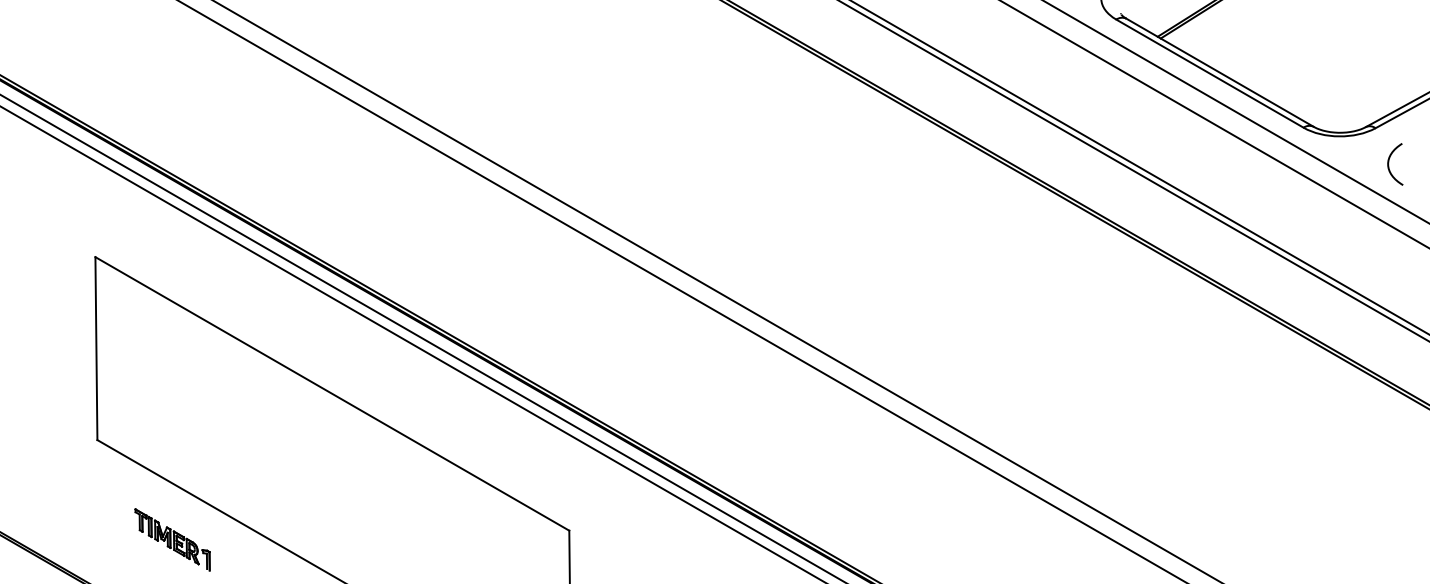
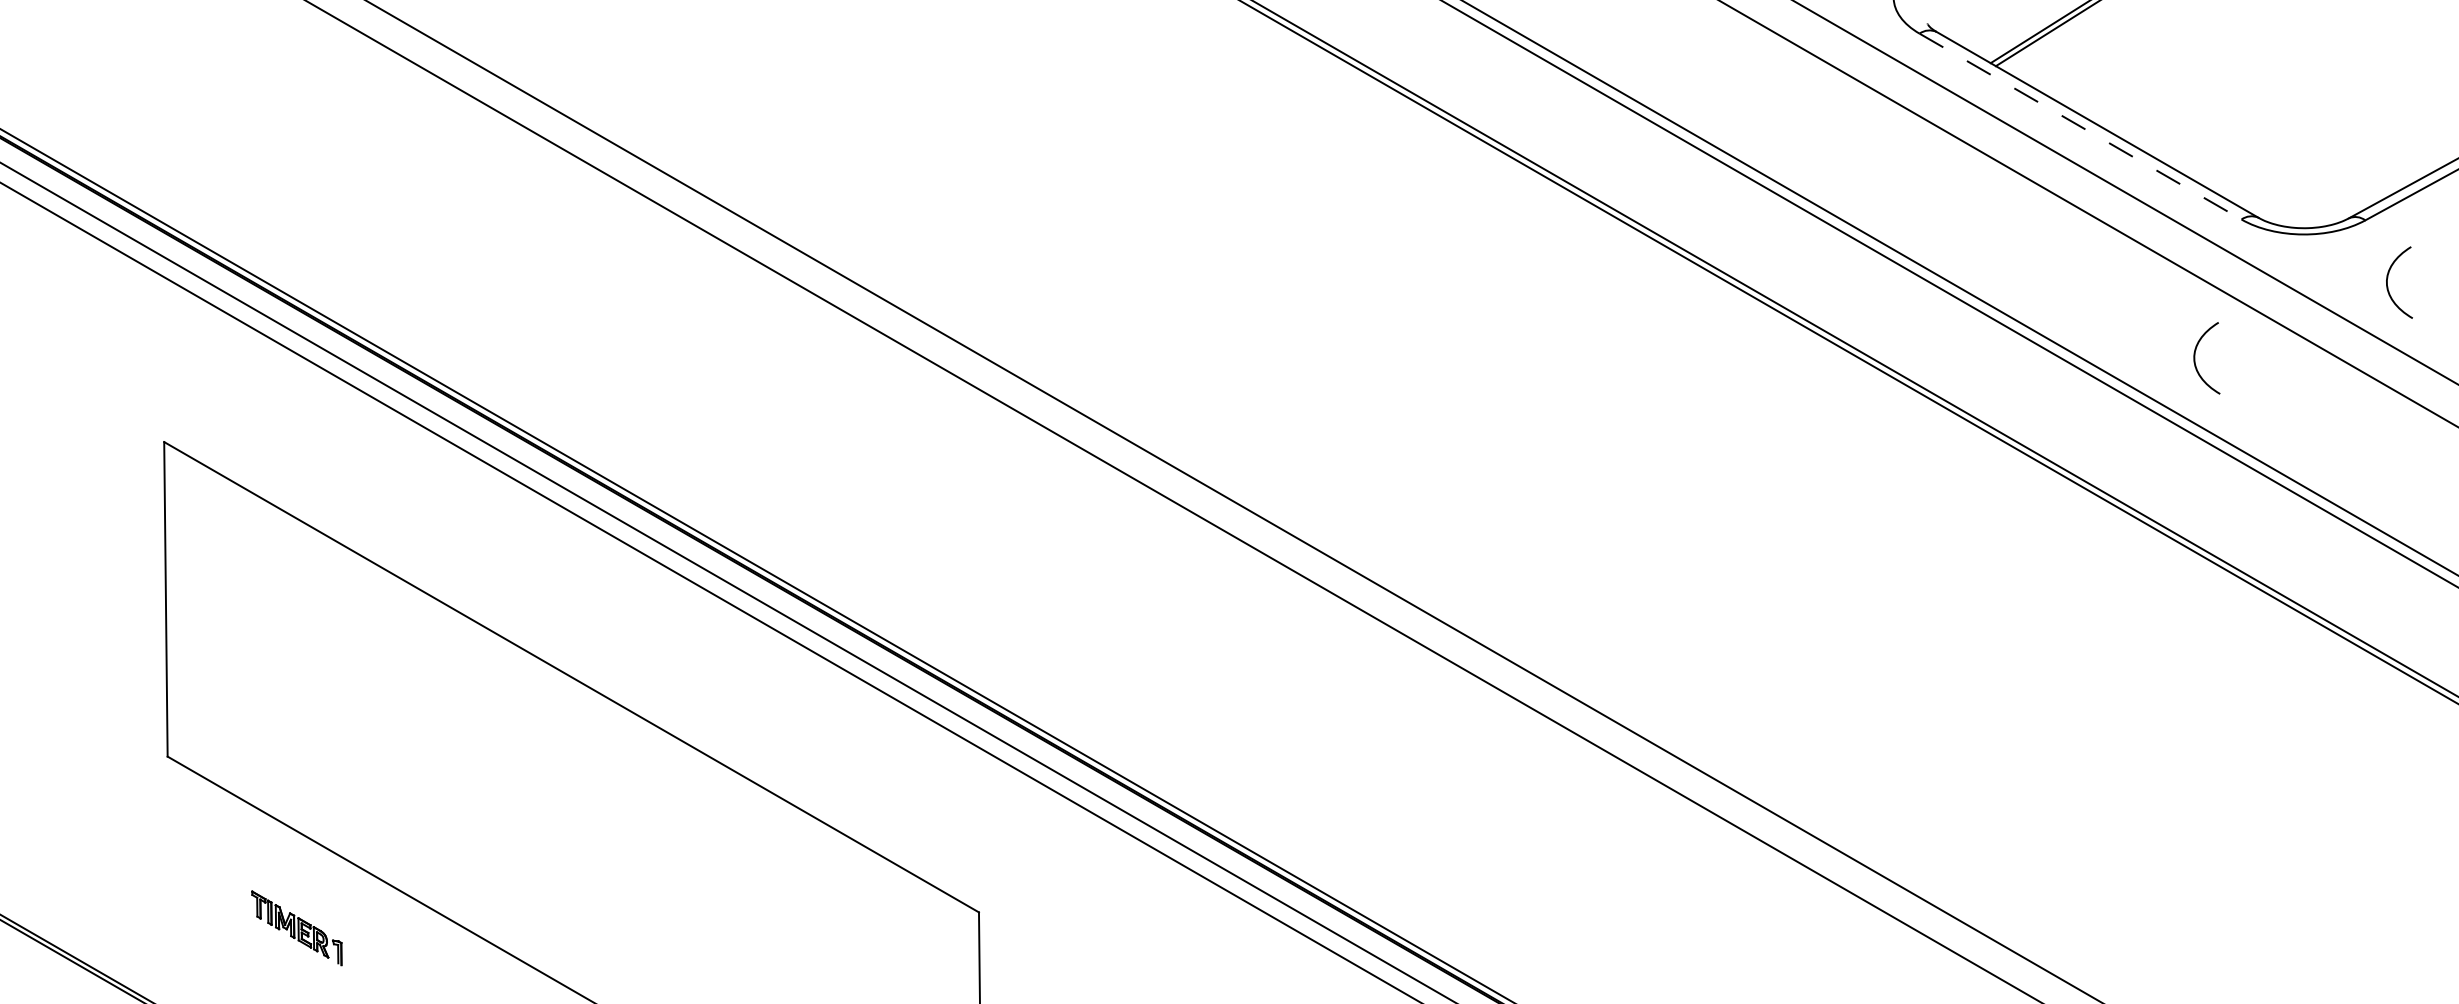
line: (1210, 73) -> (2081, 126), solid -> dashed
curve: (1277, 208) -> (2196, 358), added
part: (172, 539) -> (296, 927), size x0.7

